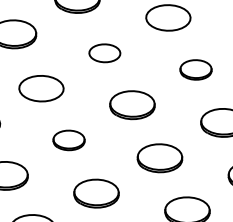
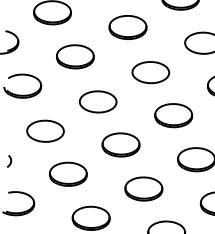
part: (104, 52) -> (97, 101), size x1.43
part: (195, 69) -> (173, 115), size x1.43
part: (69, 139) -> (68, 173), size x1.43

